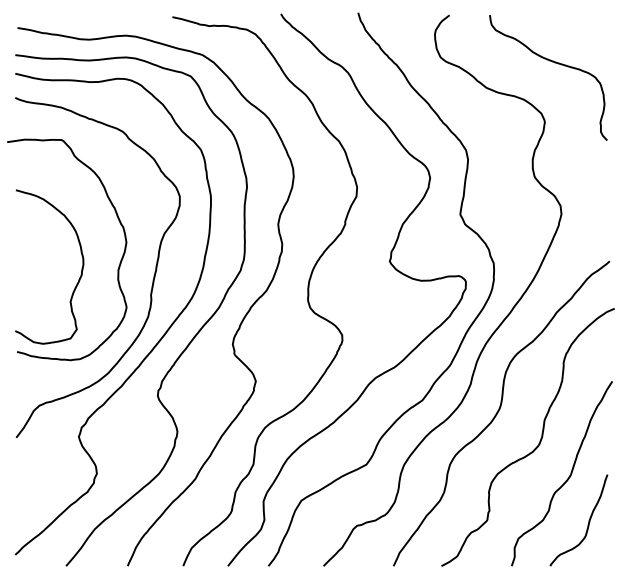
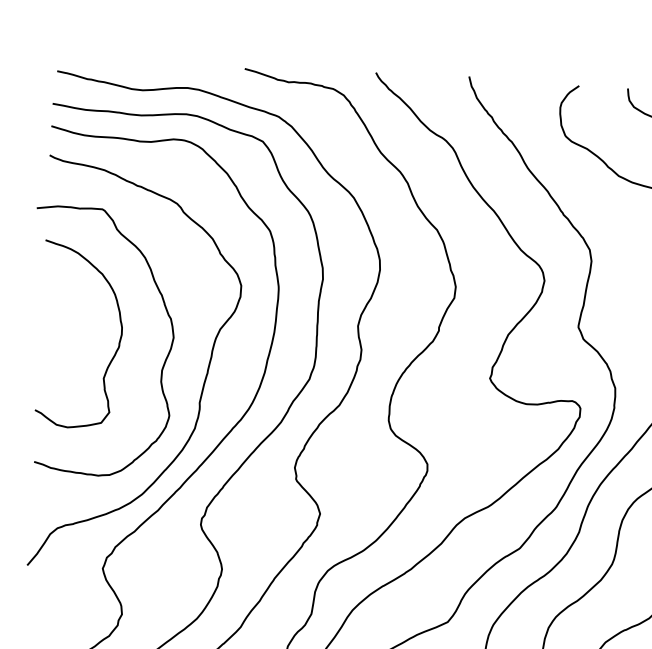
curve: (77, 281) -> (113, 354), moved

